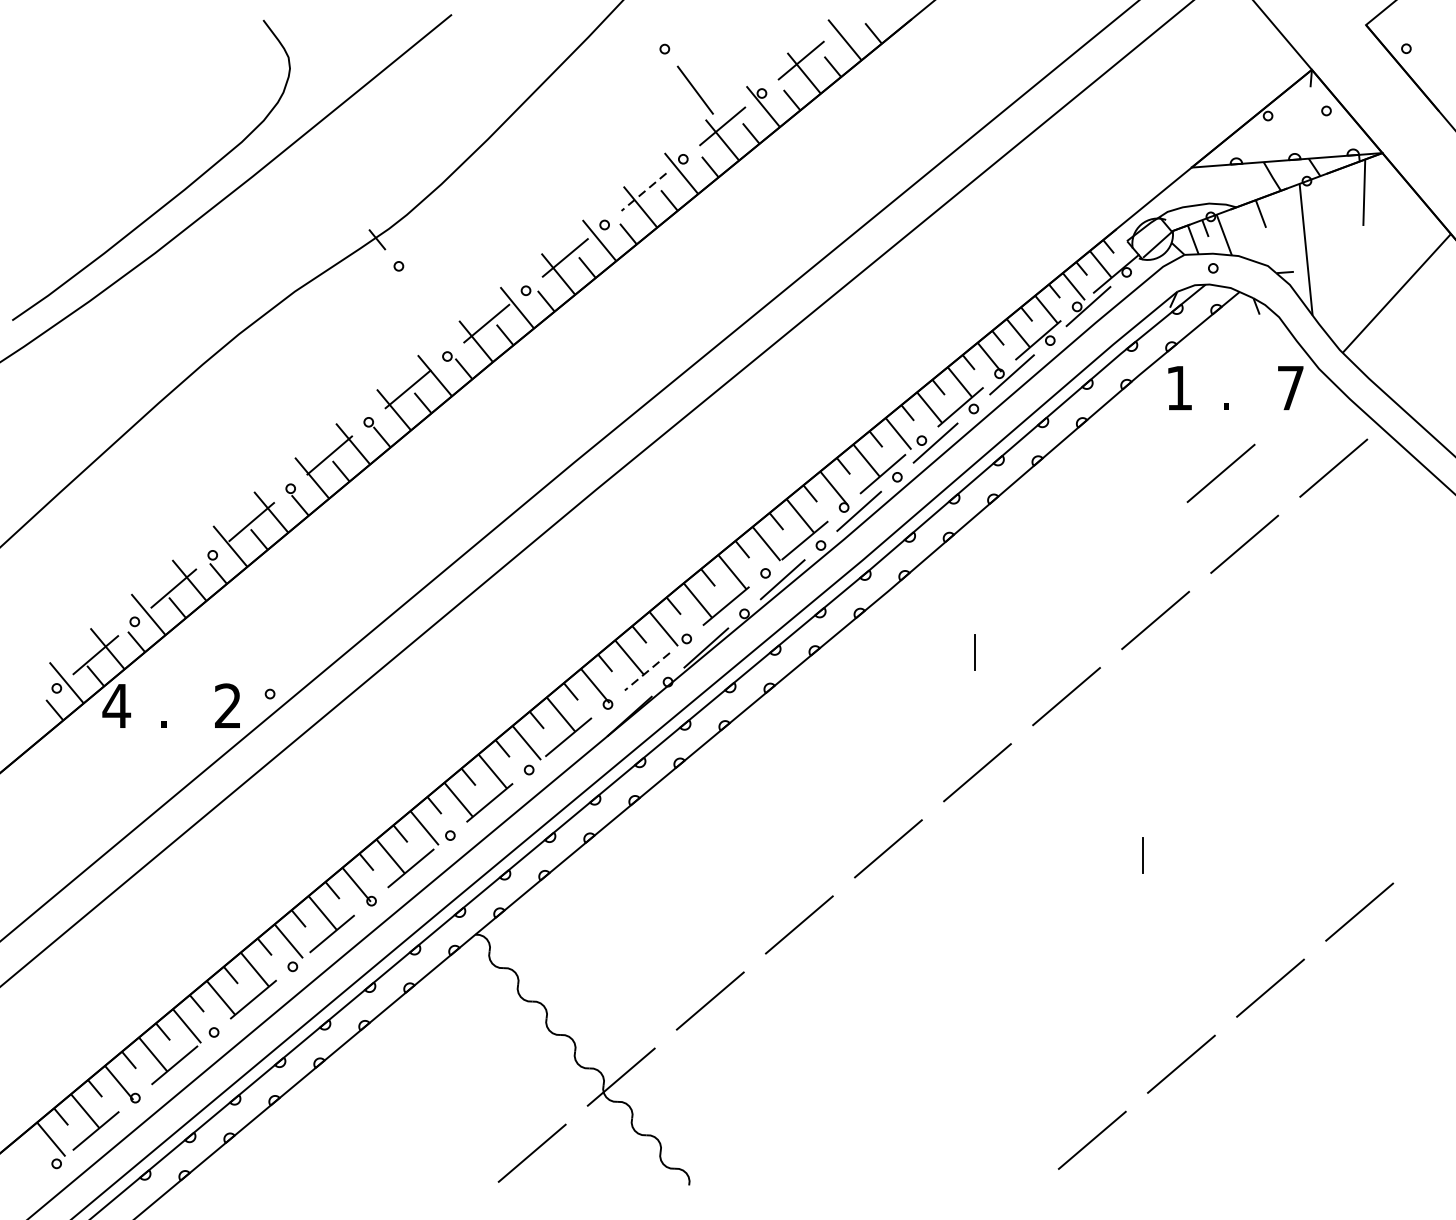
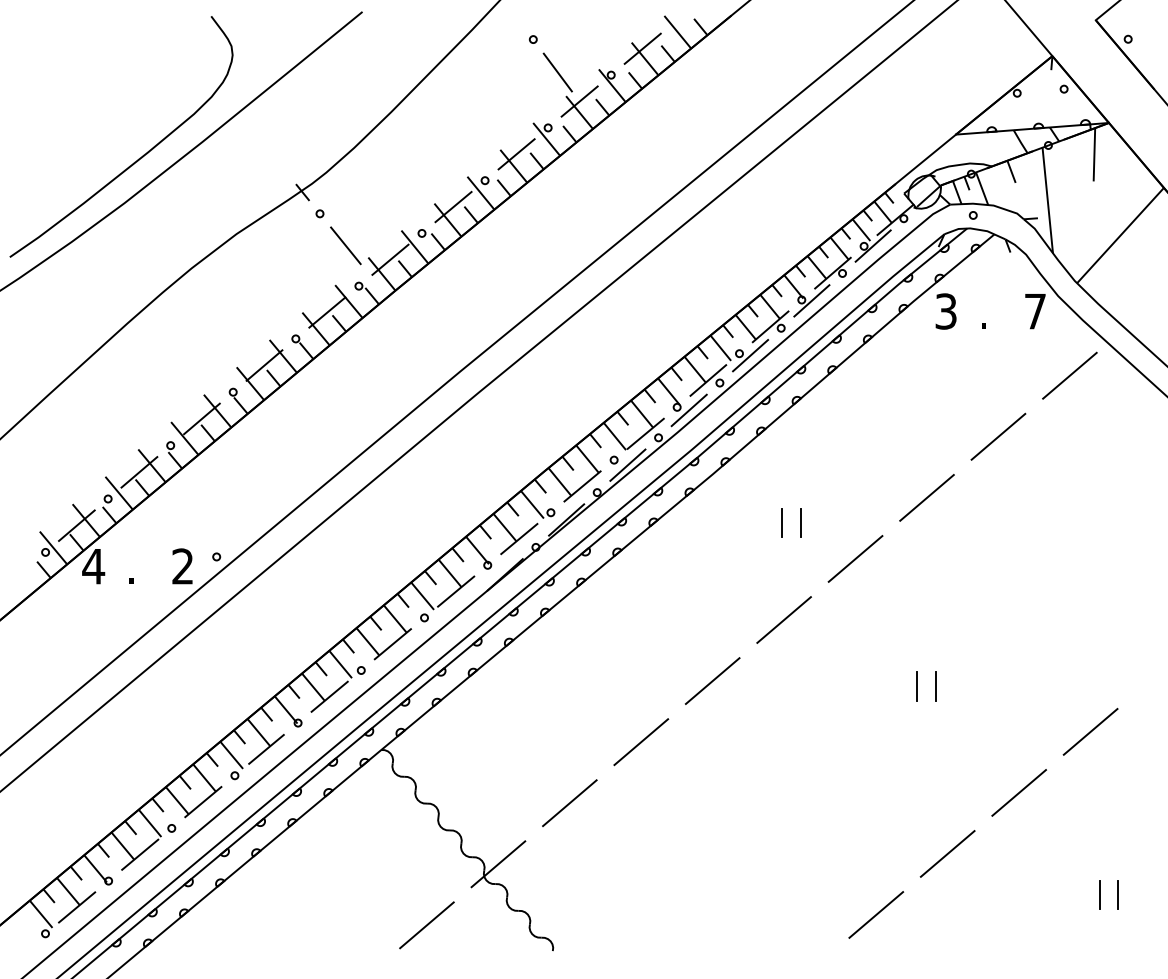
line: (643, 192) -> (516, 154), dashed -> solid
line: (430, 305) -> (345, 245), added
text: (1178, 388) -> (945, 311), 1 -> 3
line: (1221, 472) -> (979, 379), removed
line: (999, 652) -> (801, 523), added
line: (646, 672) -> (518, 539), dashed -> solid
line: (1166, 855) -> (935, 686), added
line: (1370, 1114) -> (1099, 894), added
line: (1394, 1114) -> (1118, 894), added

